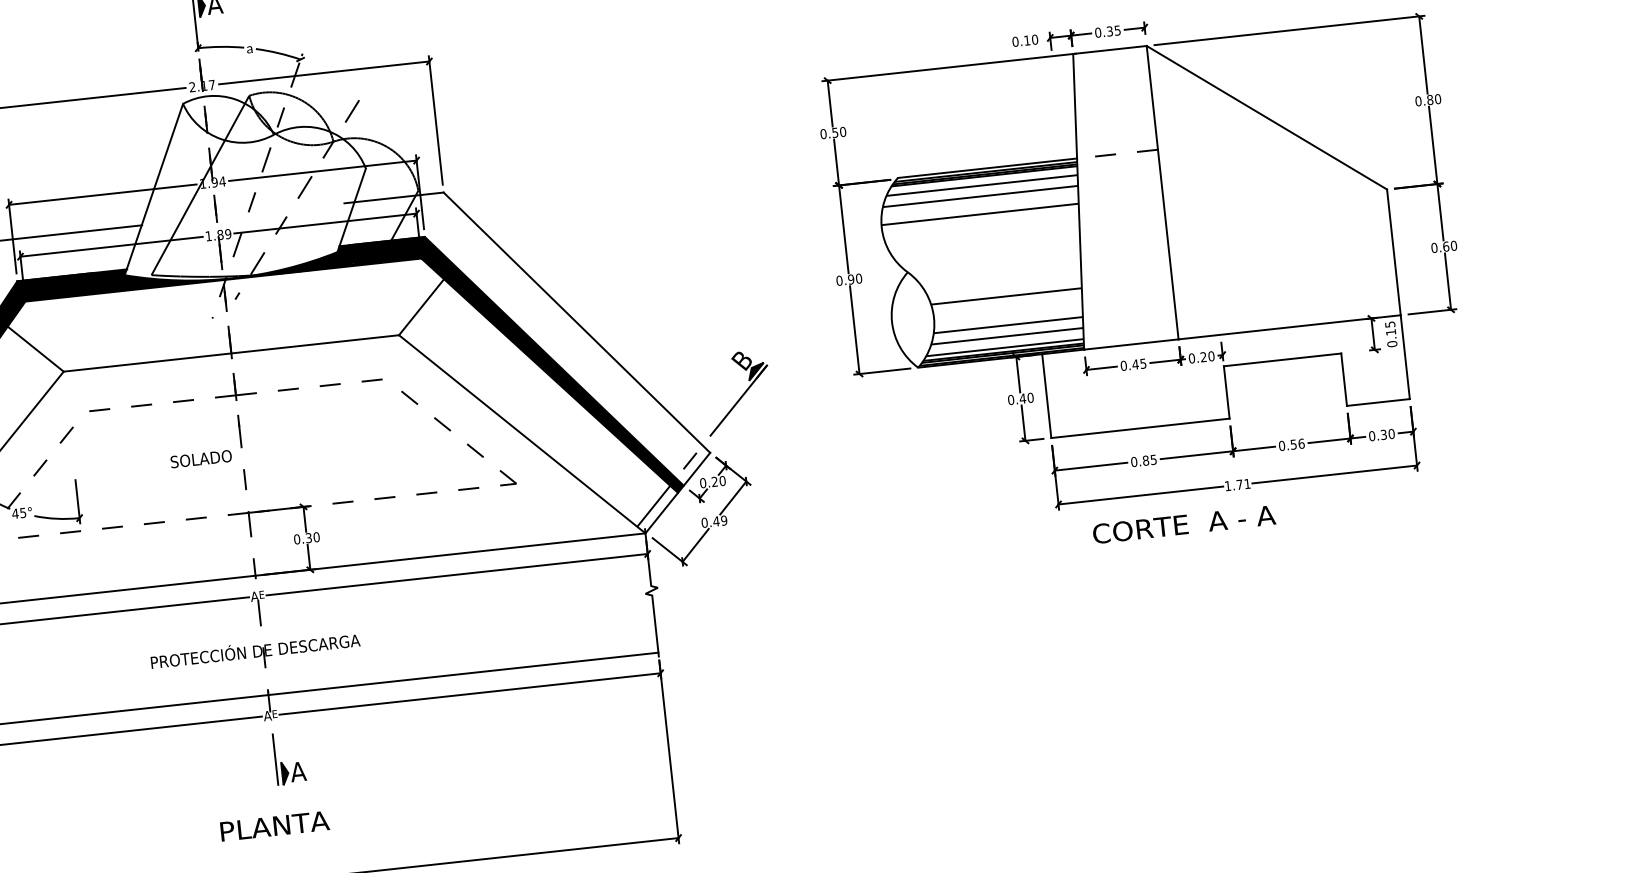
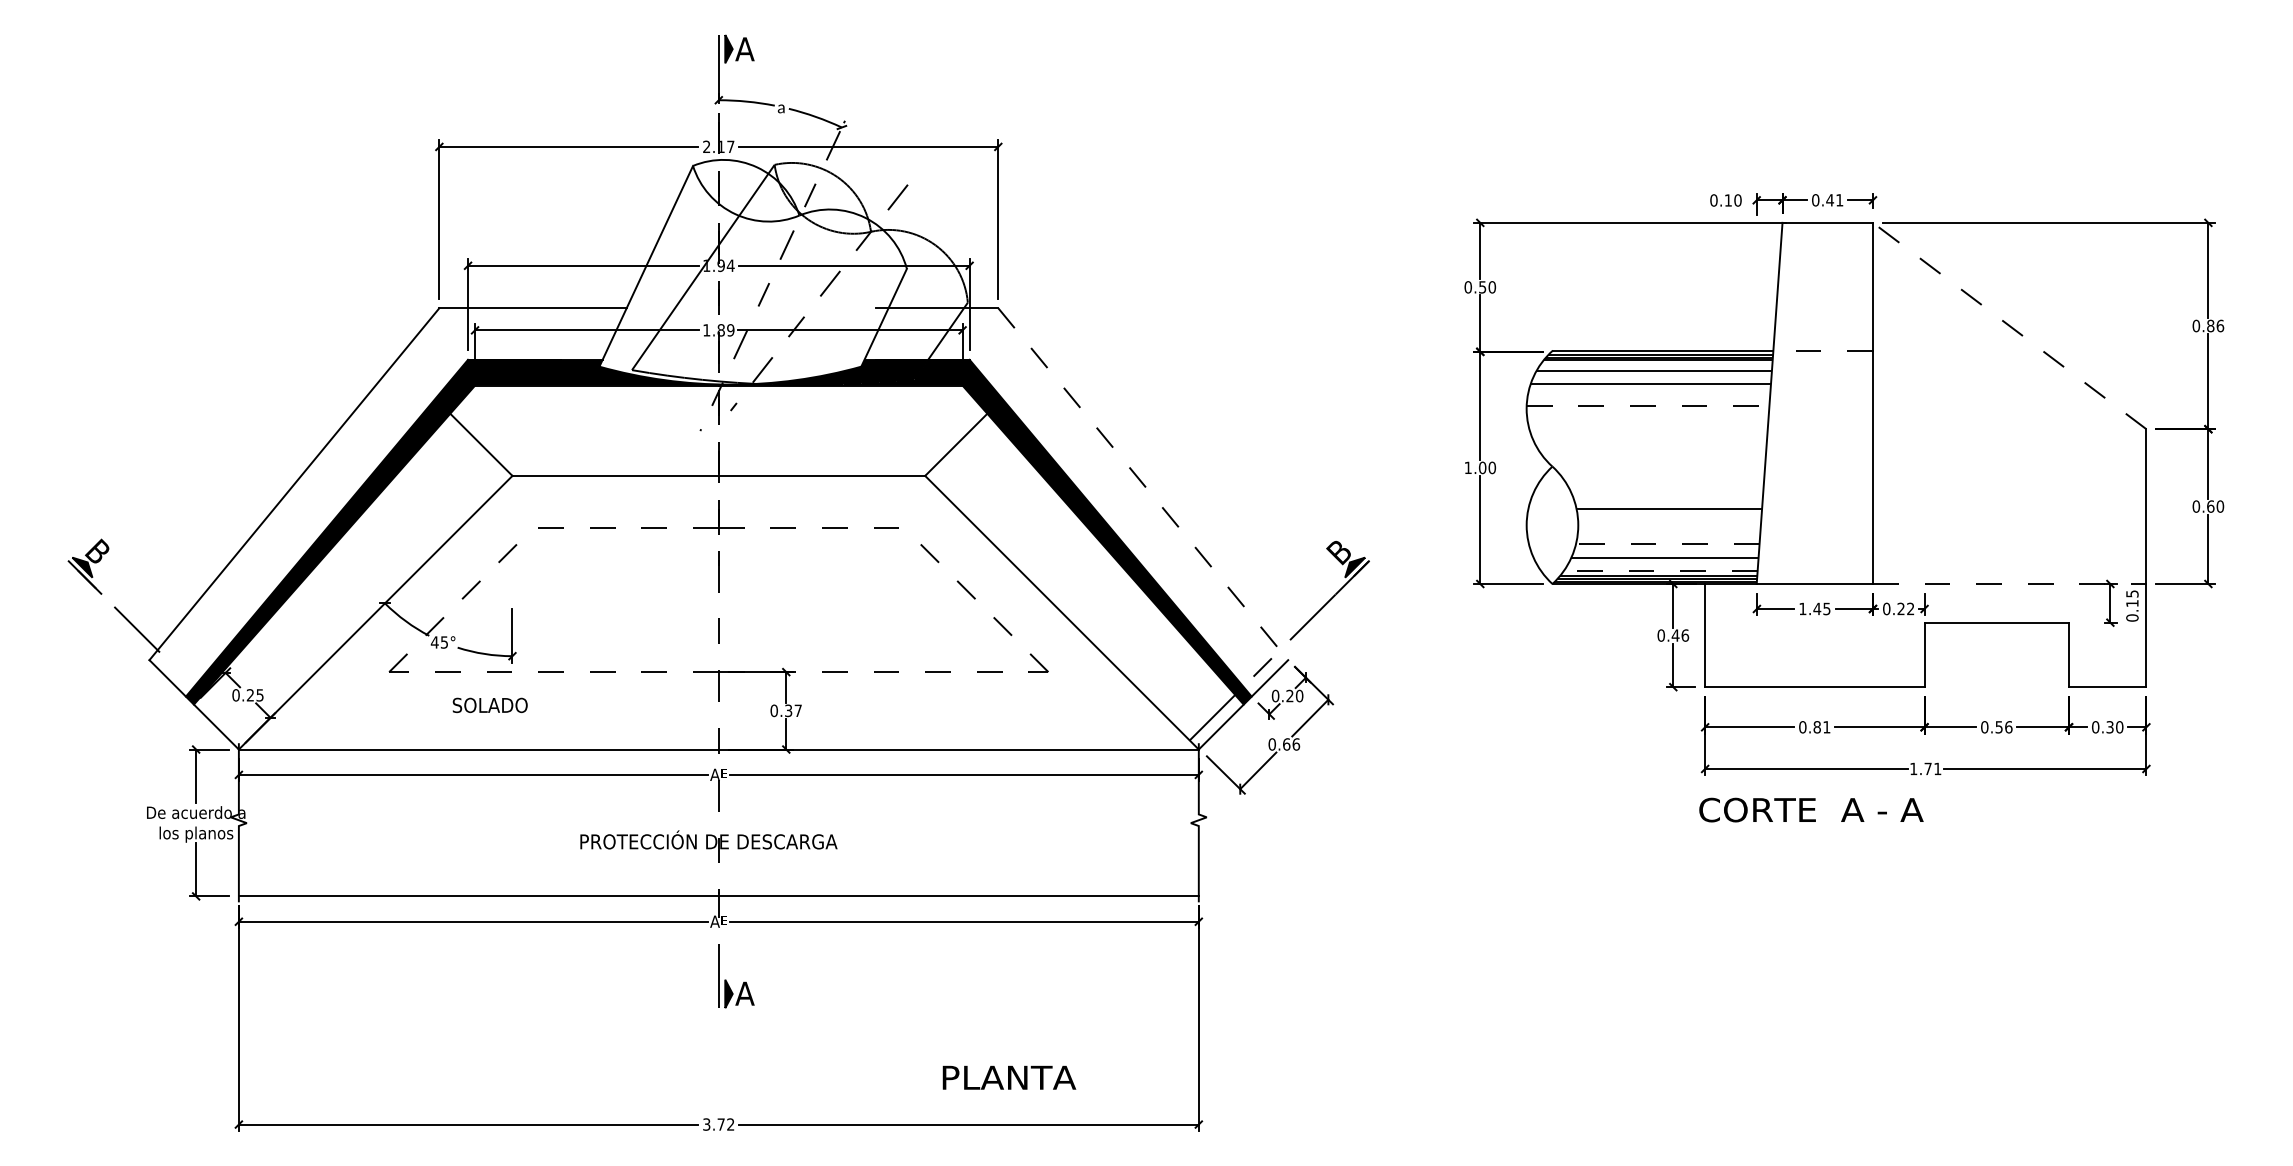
text: (1113, 31) -> (1834, 200), 0.35 -> 0.41
text: (1438, 98) -> (2220, 325), 0.80 -> 0.86
line: (1266, 117) -> (2009, 325), solid -> dashed
line: (980, 214) -> (1648, 405), solid -> dashed
text: (845, 279) -> (1475, 467), 0.90 -> 1.00
line: (577, 322) -> (1143, 484), solid -> dashed
line: (1008, 325) -> (1667, 544), solid -> dashed
line: (1289, 327) -> (2009, 584), solid -> dashed
line: (1004, 347) -> (1660, 571), solid -> dashed
text: (1211, 355) -> (1910, 608), 0.20 -> 0.22
text: (1123, 365) -> (1802, 608), 0.45 -> 1.45
text: (1030, 397) -> (1685, 635), 0.40 -> 0.46
text: (200, 459) -> (489, 705), moved
text: (1153, 460) -> (1826, 727), 0.85 -> 0.81
text: (720, 521) -> (1291, 744), 0.49 -> 0.66
text: (1184, 524) -> (1811, 809), moved
text: (316, 536) -> (798, 710), 0.30 -> 0.37
text: (275, 825) -> (1009, 1077), moved

